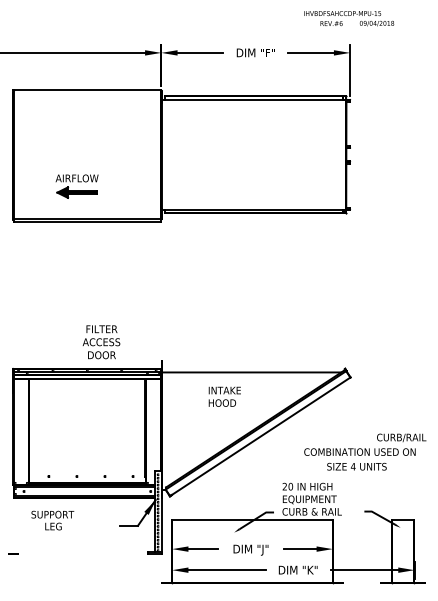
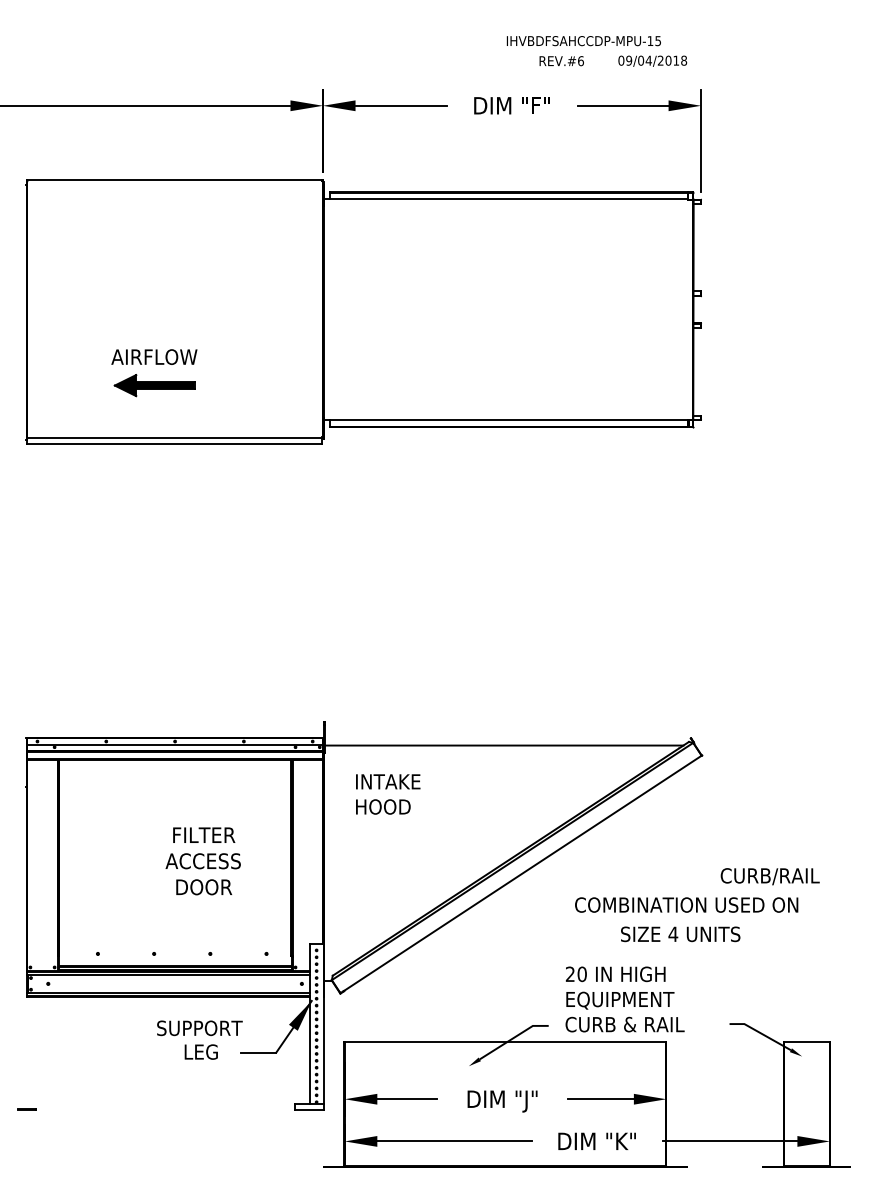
text: (349, 18) -> (597, 50), moved
text: (101, 342) -> (203, 861), moved
text: (224, 396) -> (387, 793), moved
text: (365, 451) -> (697, 903), moved
text: (52, 520) -> (199, 1039), moved

